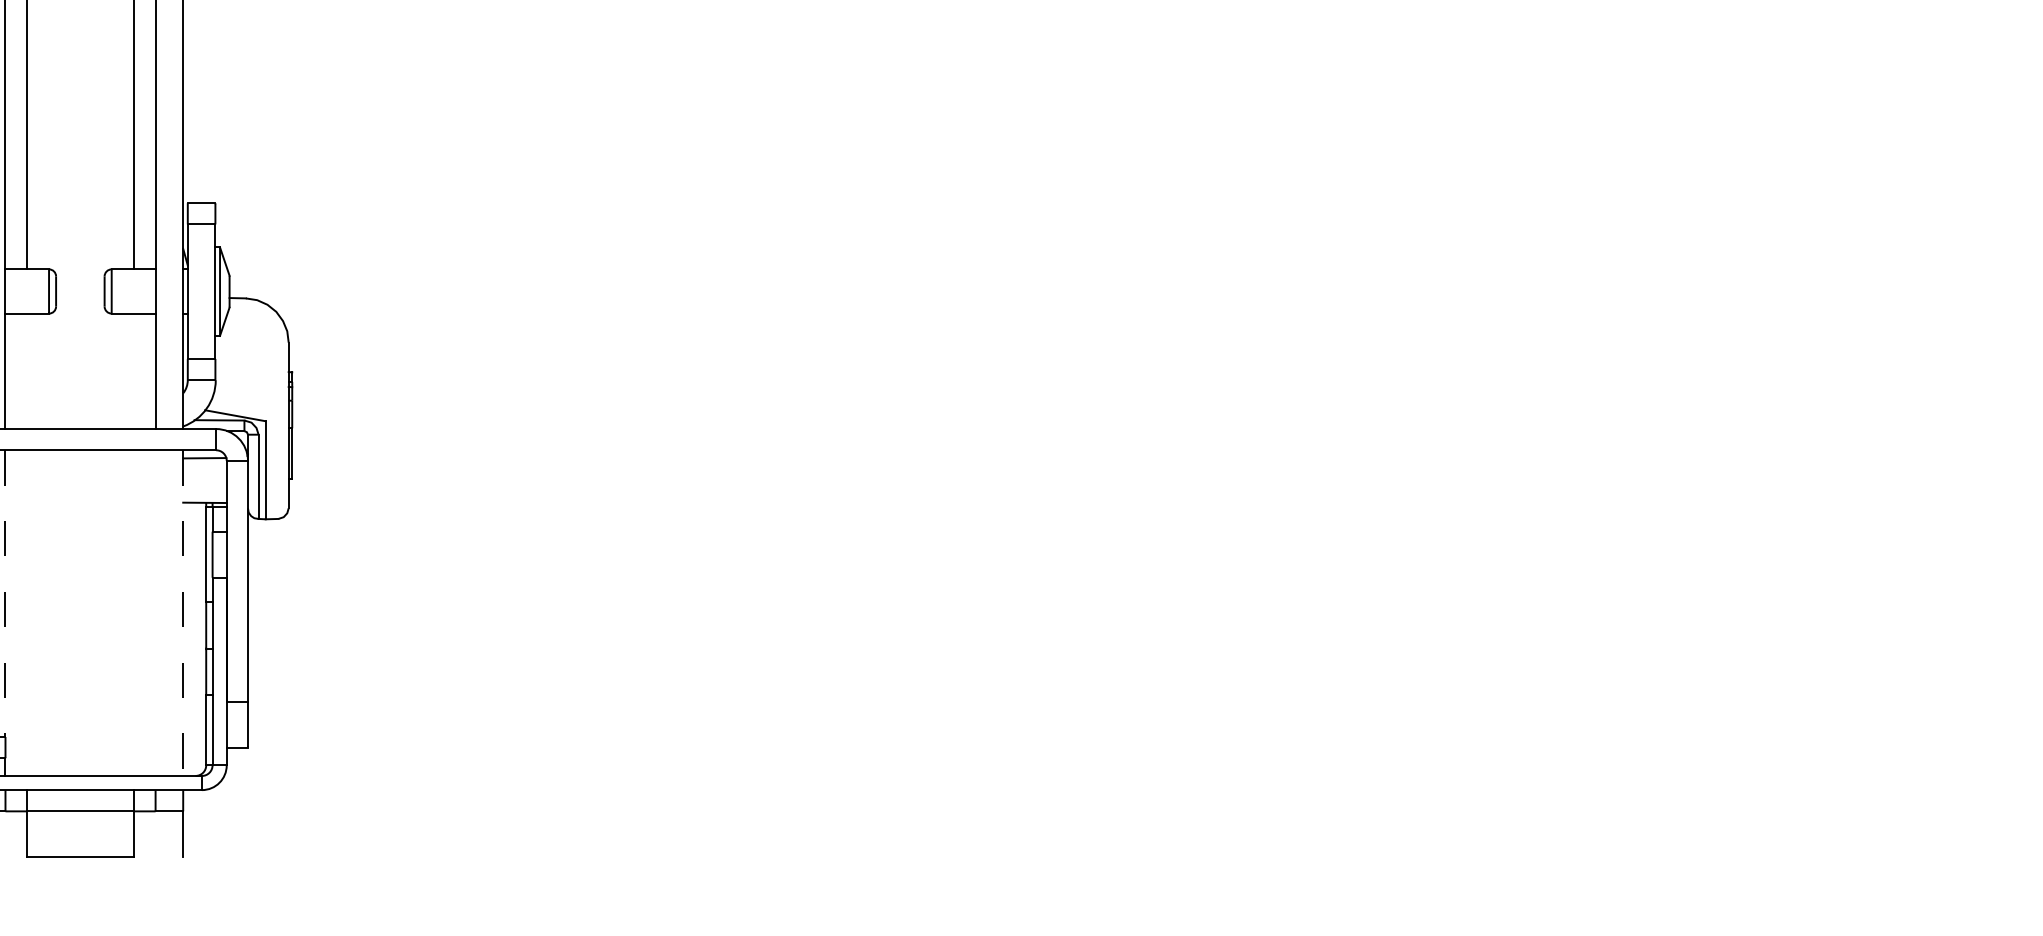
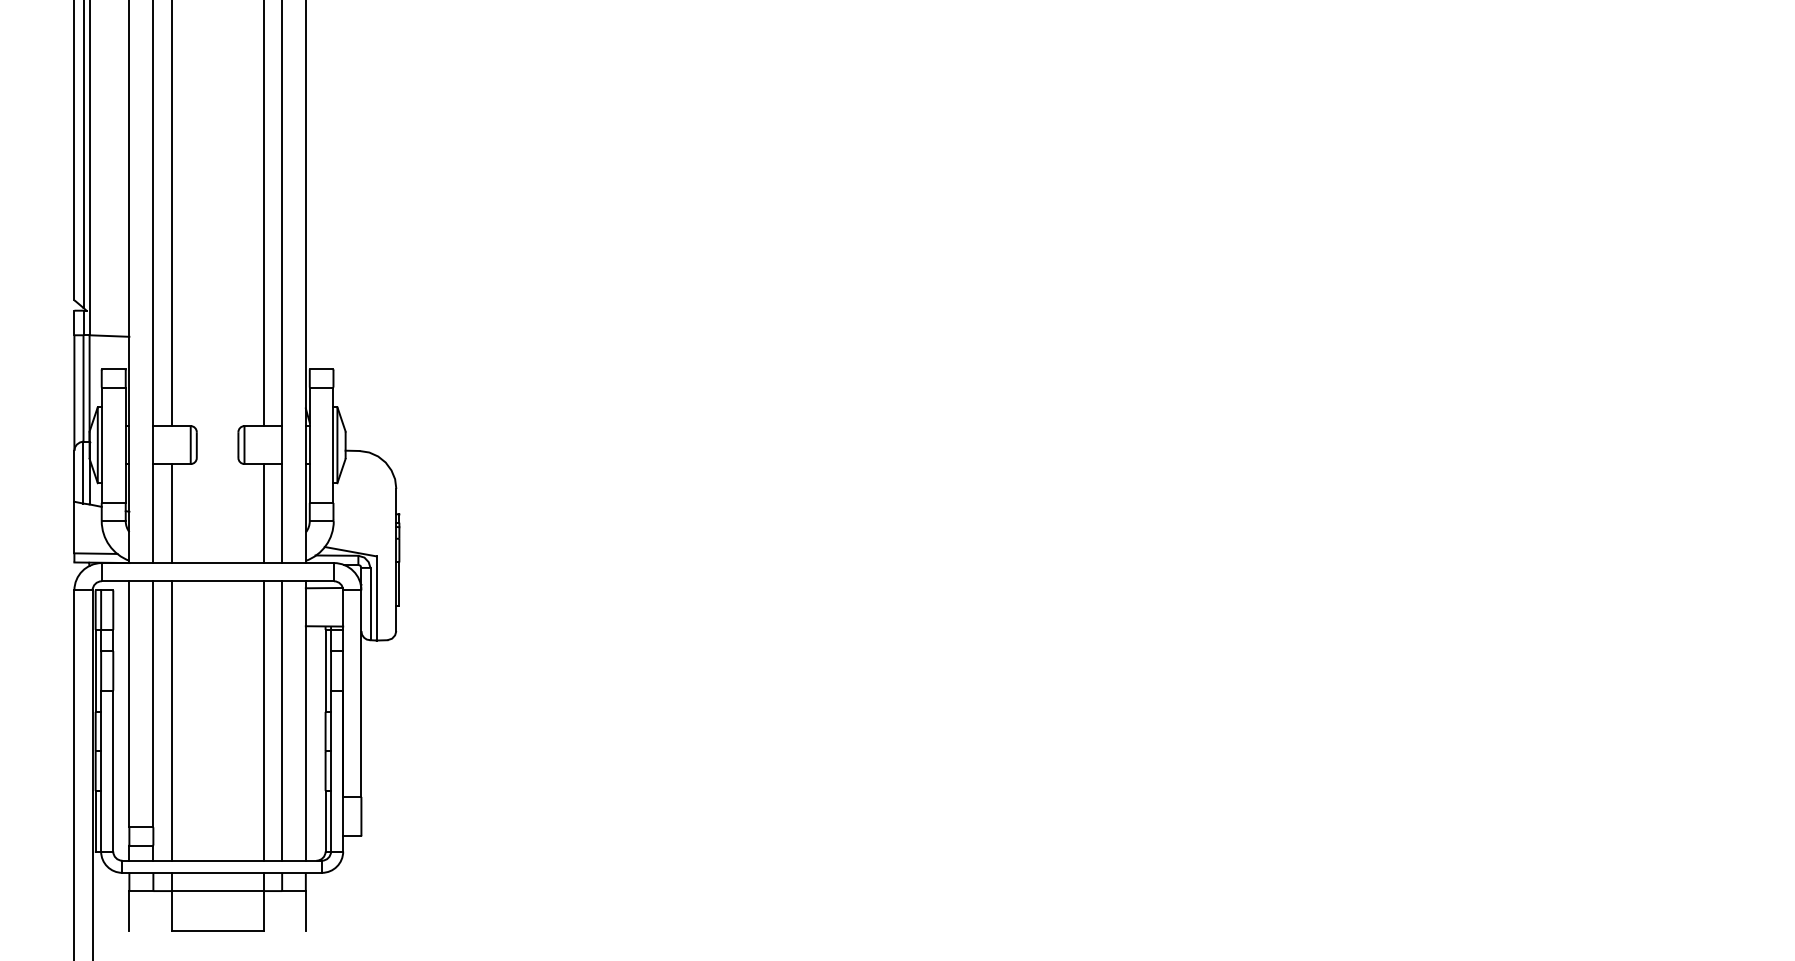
line: (26, 371) -> (171, 513), added
line: (133, 371) -> (263, 513), added
line: (5, 593) -> (153, 704), dashed -> solid
line: (26, 612) -> (171, 720), added
line: (133, 612) -> (263, 720), added
line: (155, 612) -> (282, 720), added
line: (182, 613) -> (305, 721), dashed -> solid

